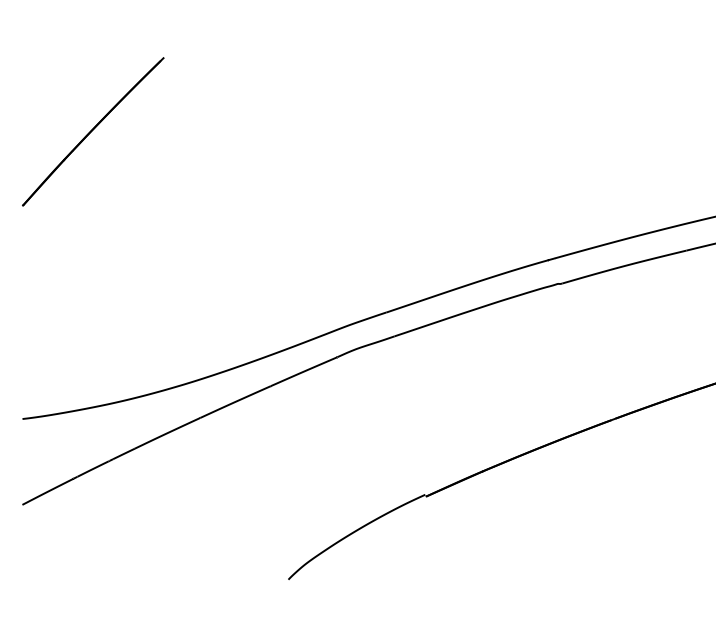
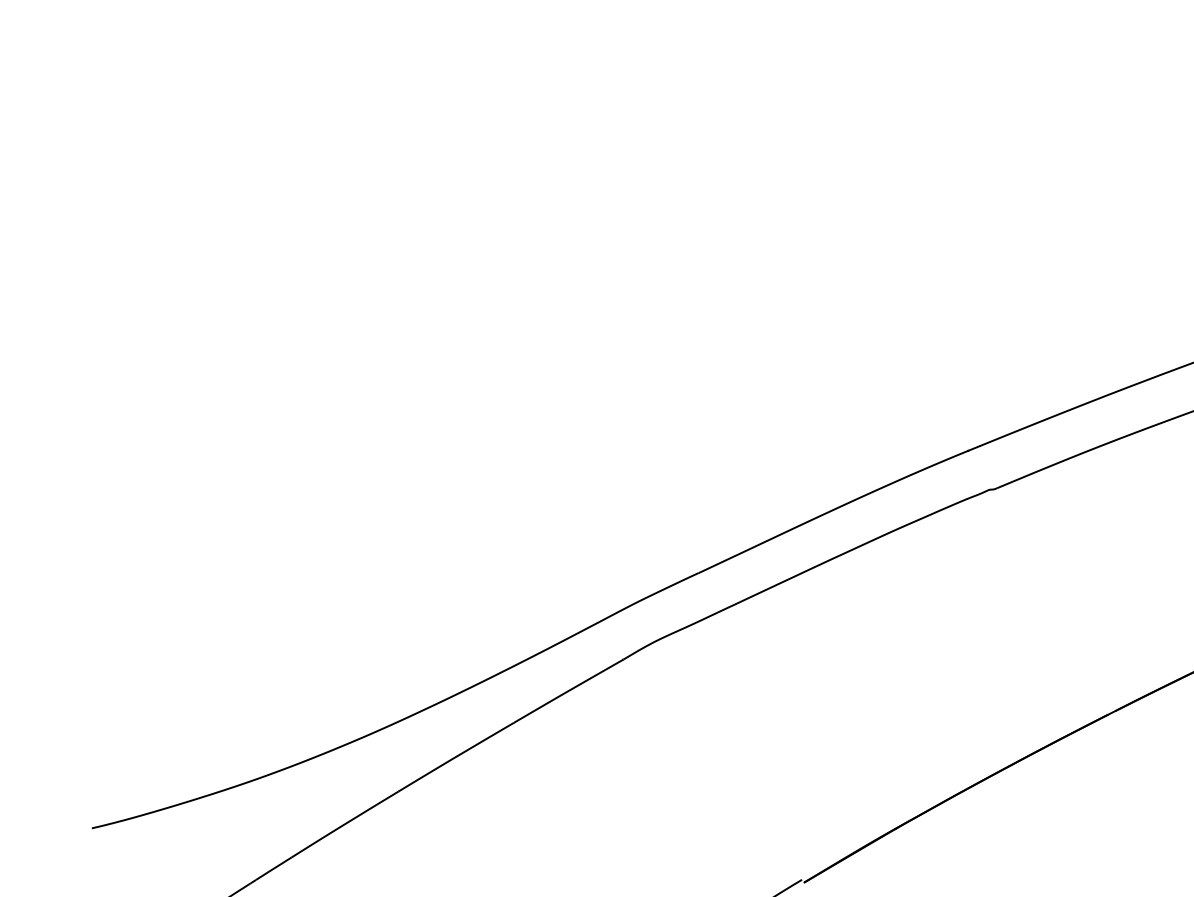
part: (93, 131) -> (157, 318), removed

